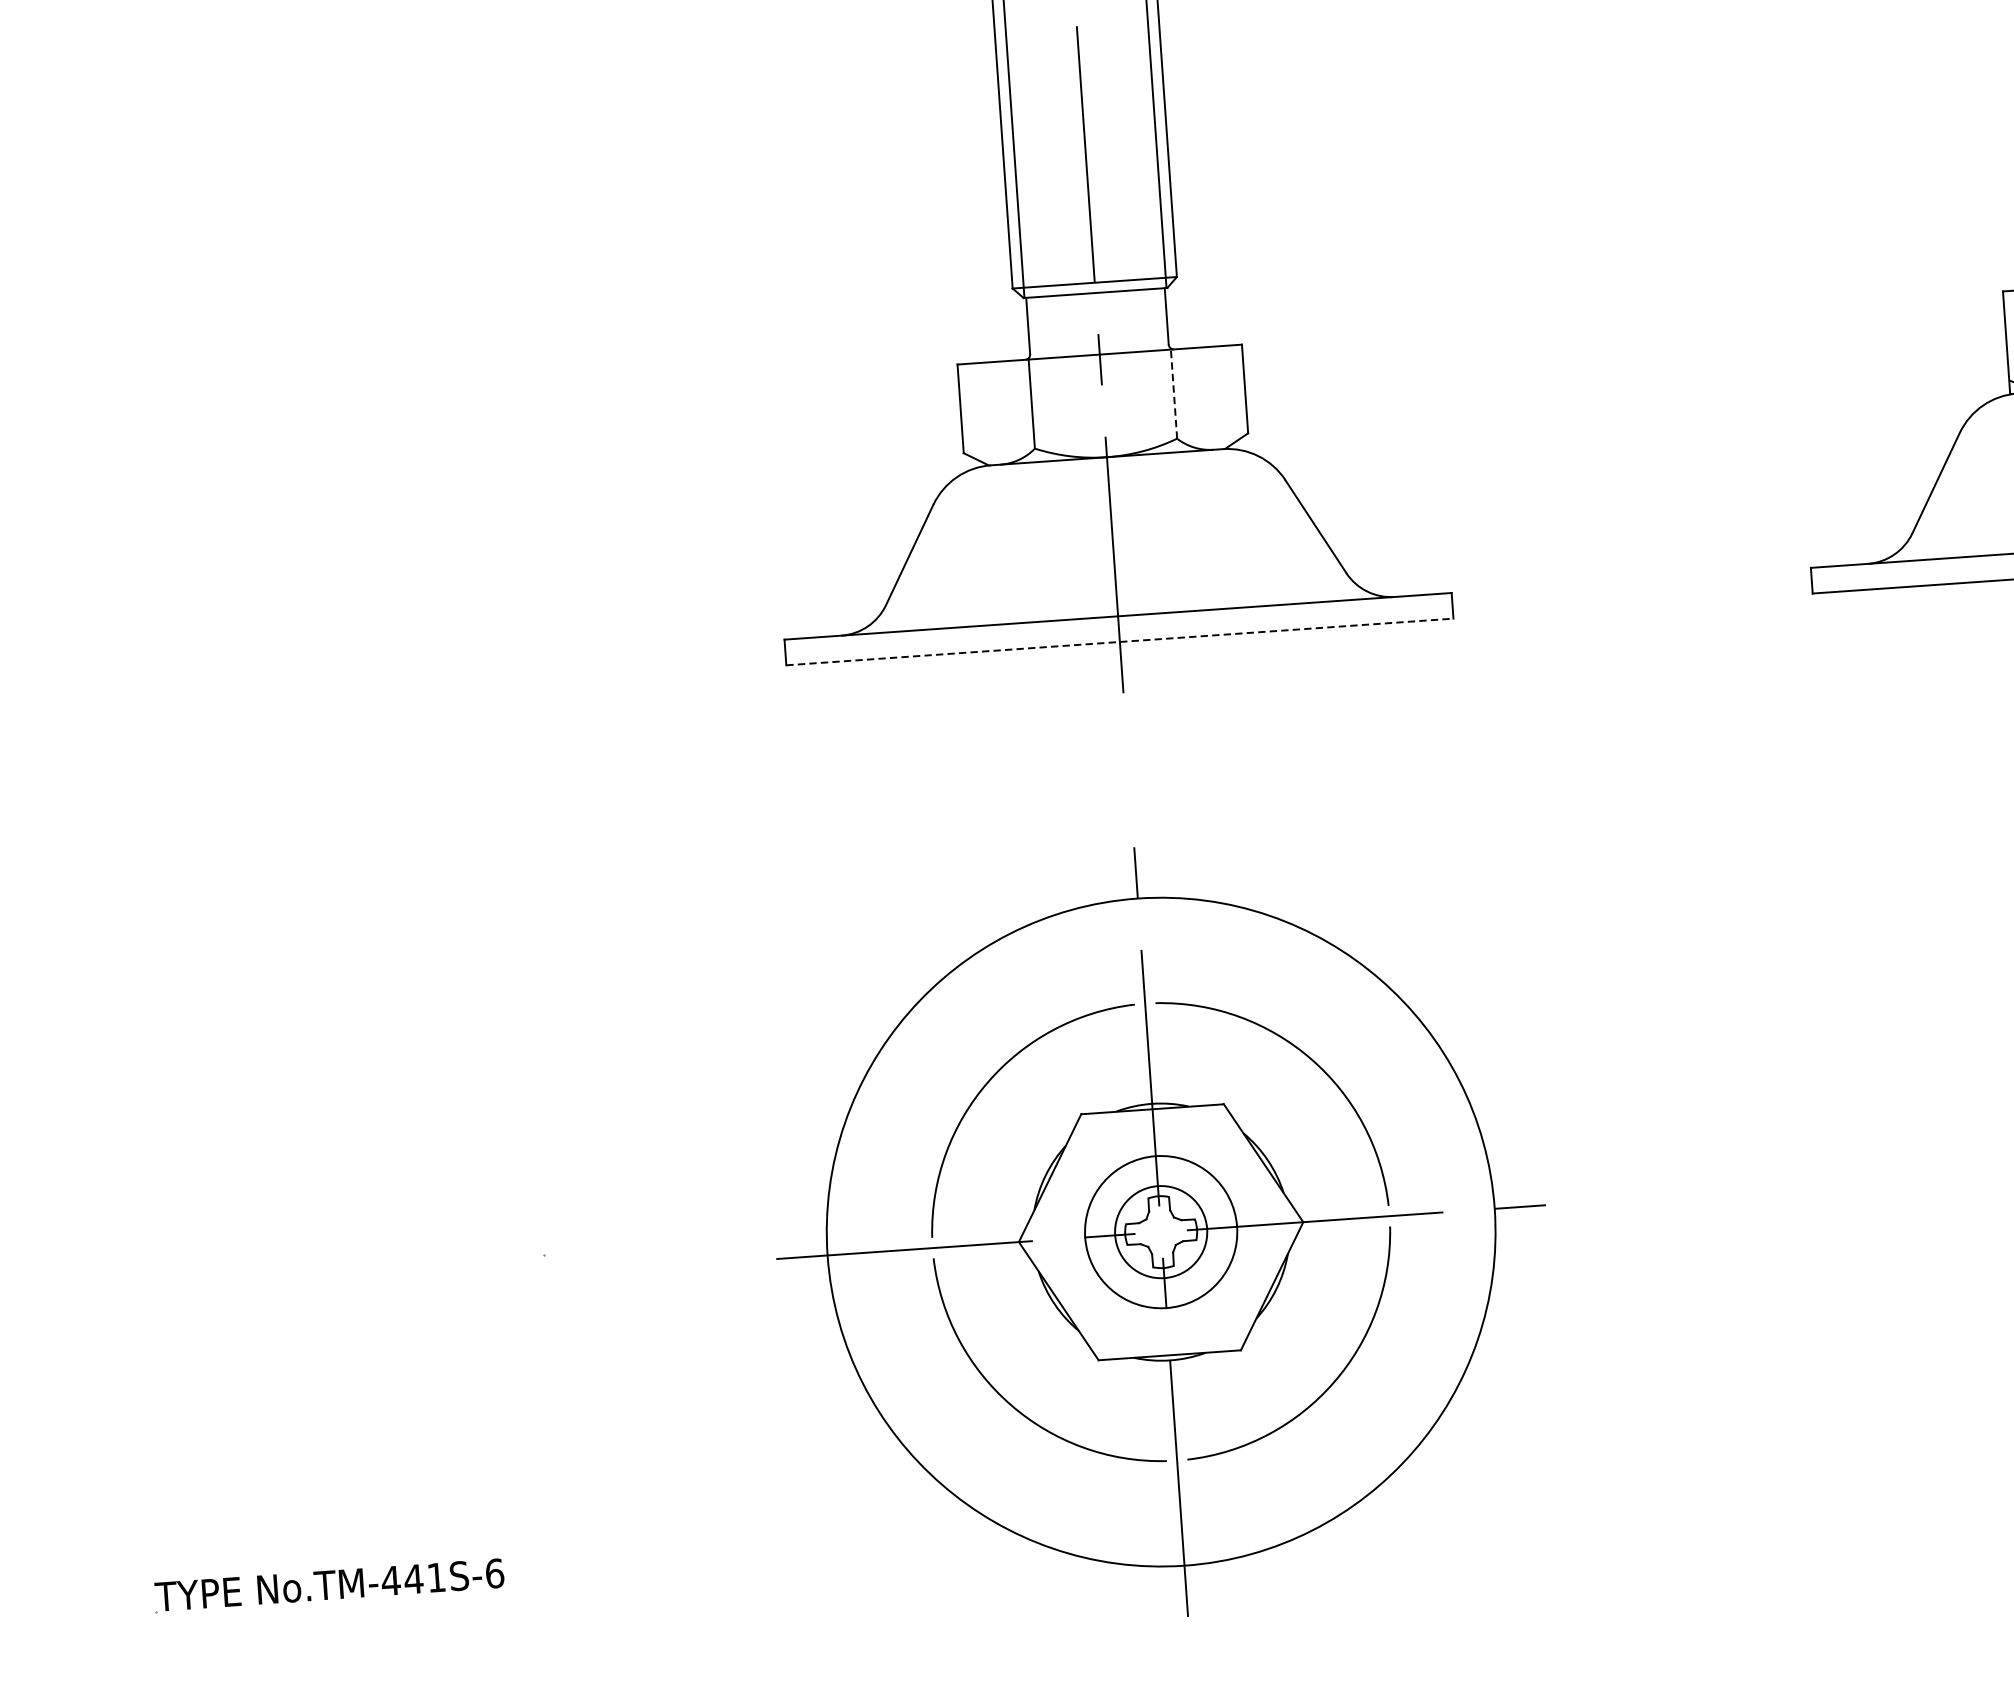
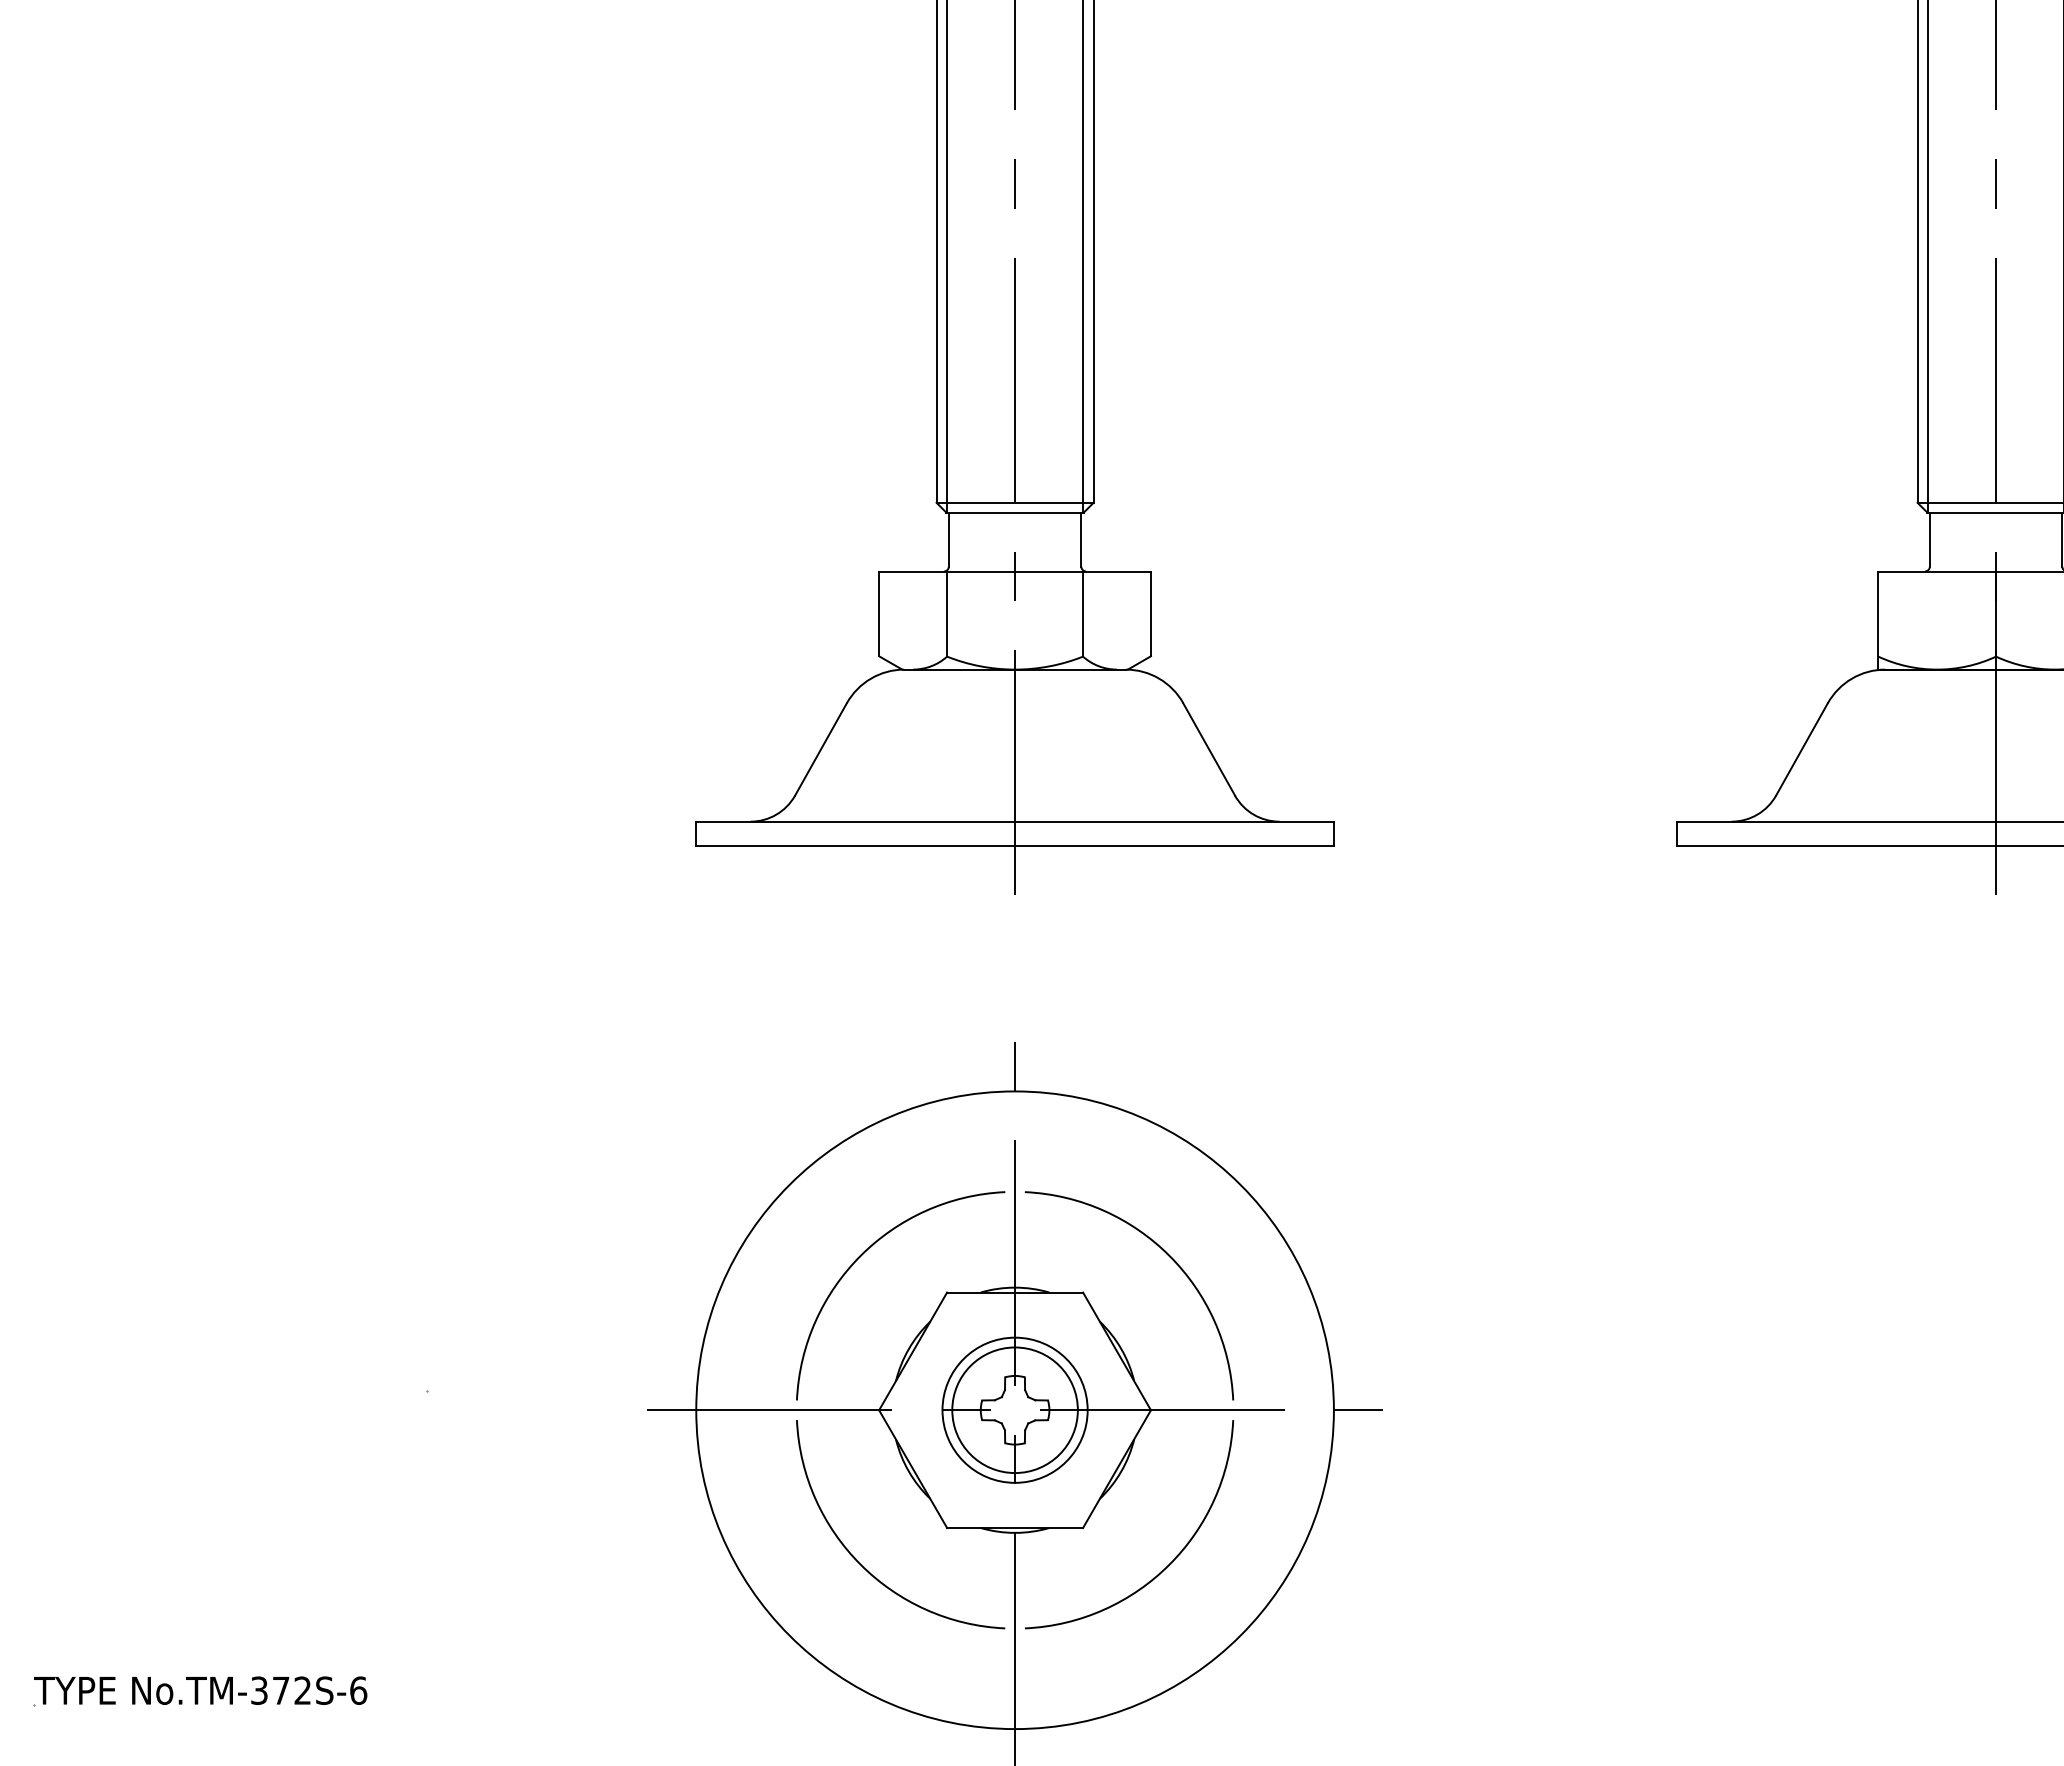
line: (1174, 394) -> (1083, 614), dashed -> solid
line: (1120, 642) -> (1015, 846), dashed -> solid
circle: (1160, 1232) -> (1014, 1410), size x1.43
text: (413, 1579) -> (280, 1690), No.TM-441S-6 -> No.TM-372S-6

